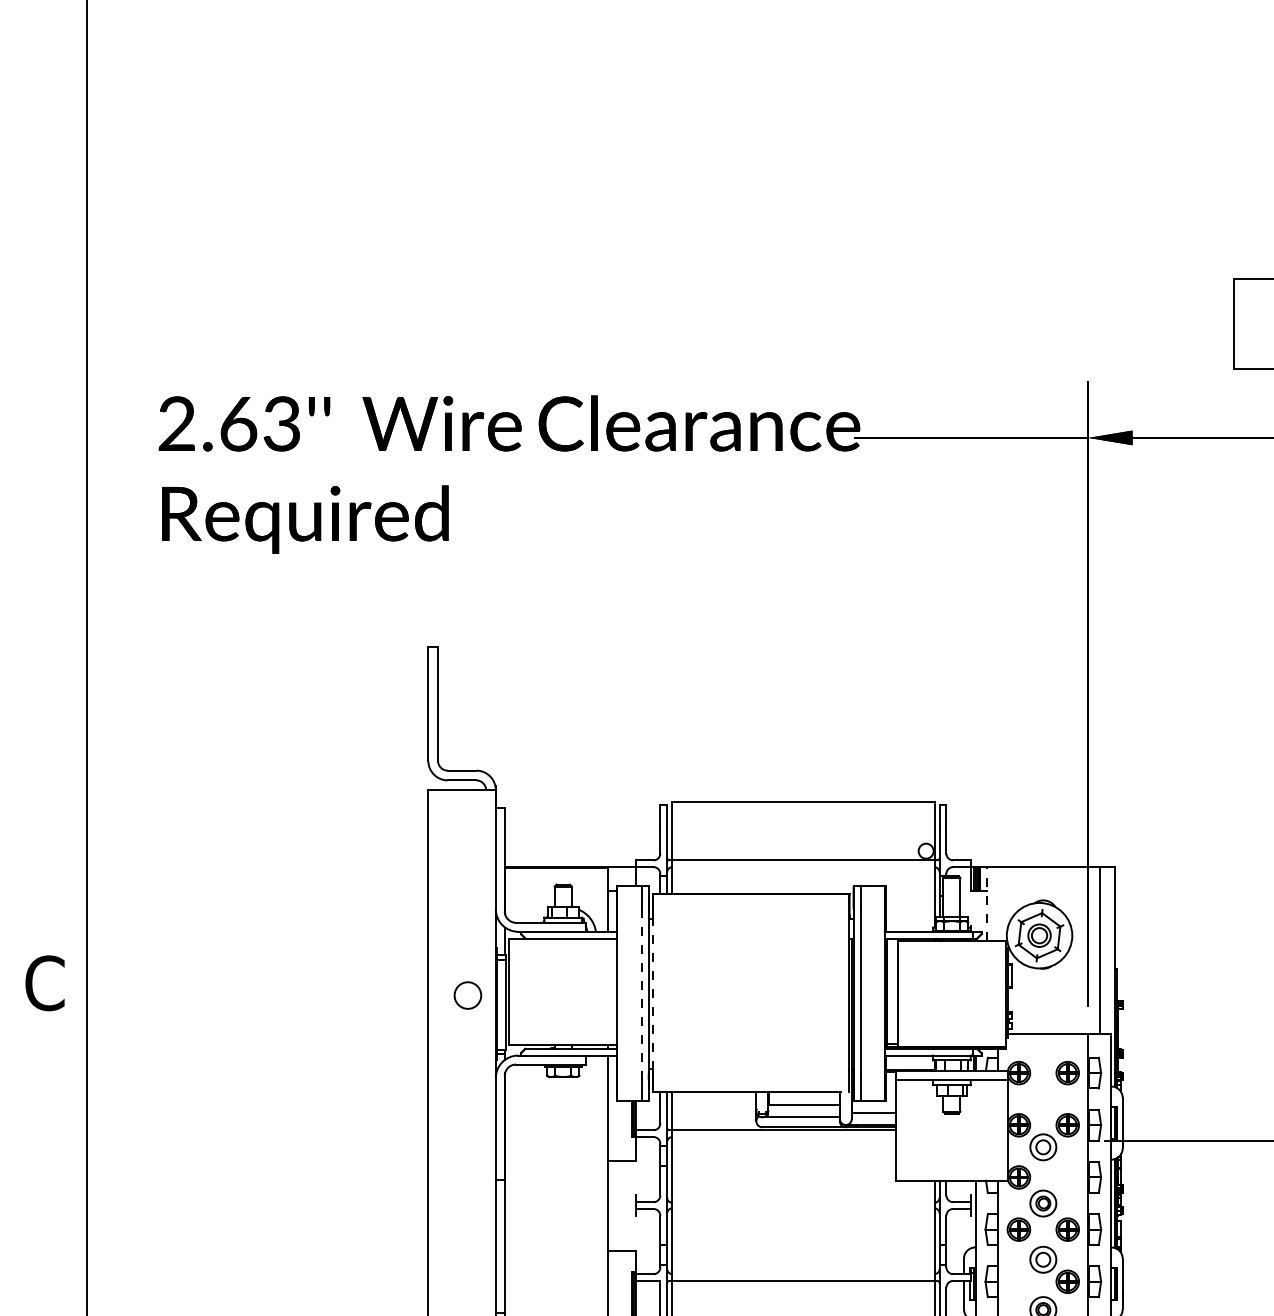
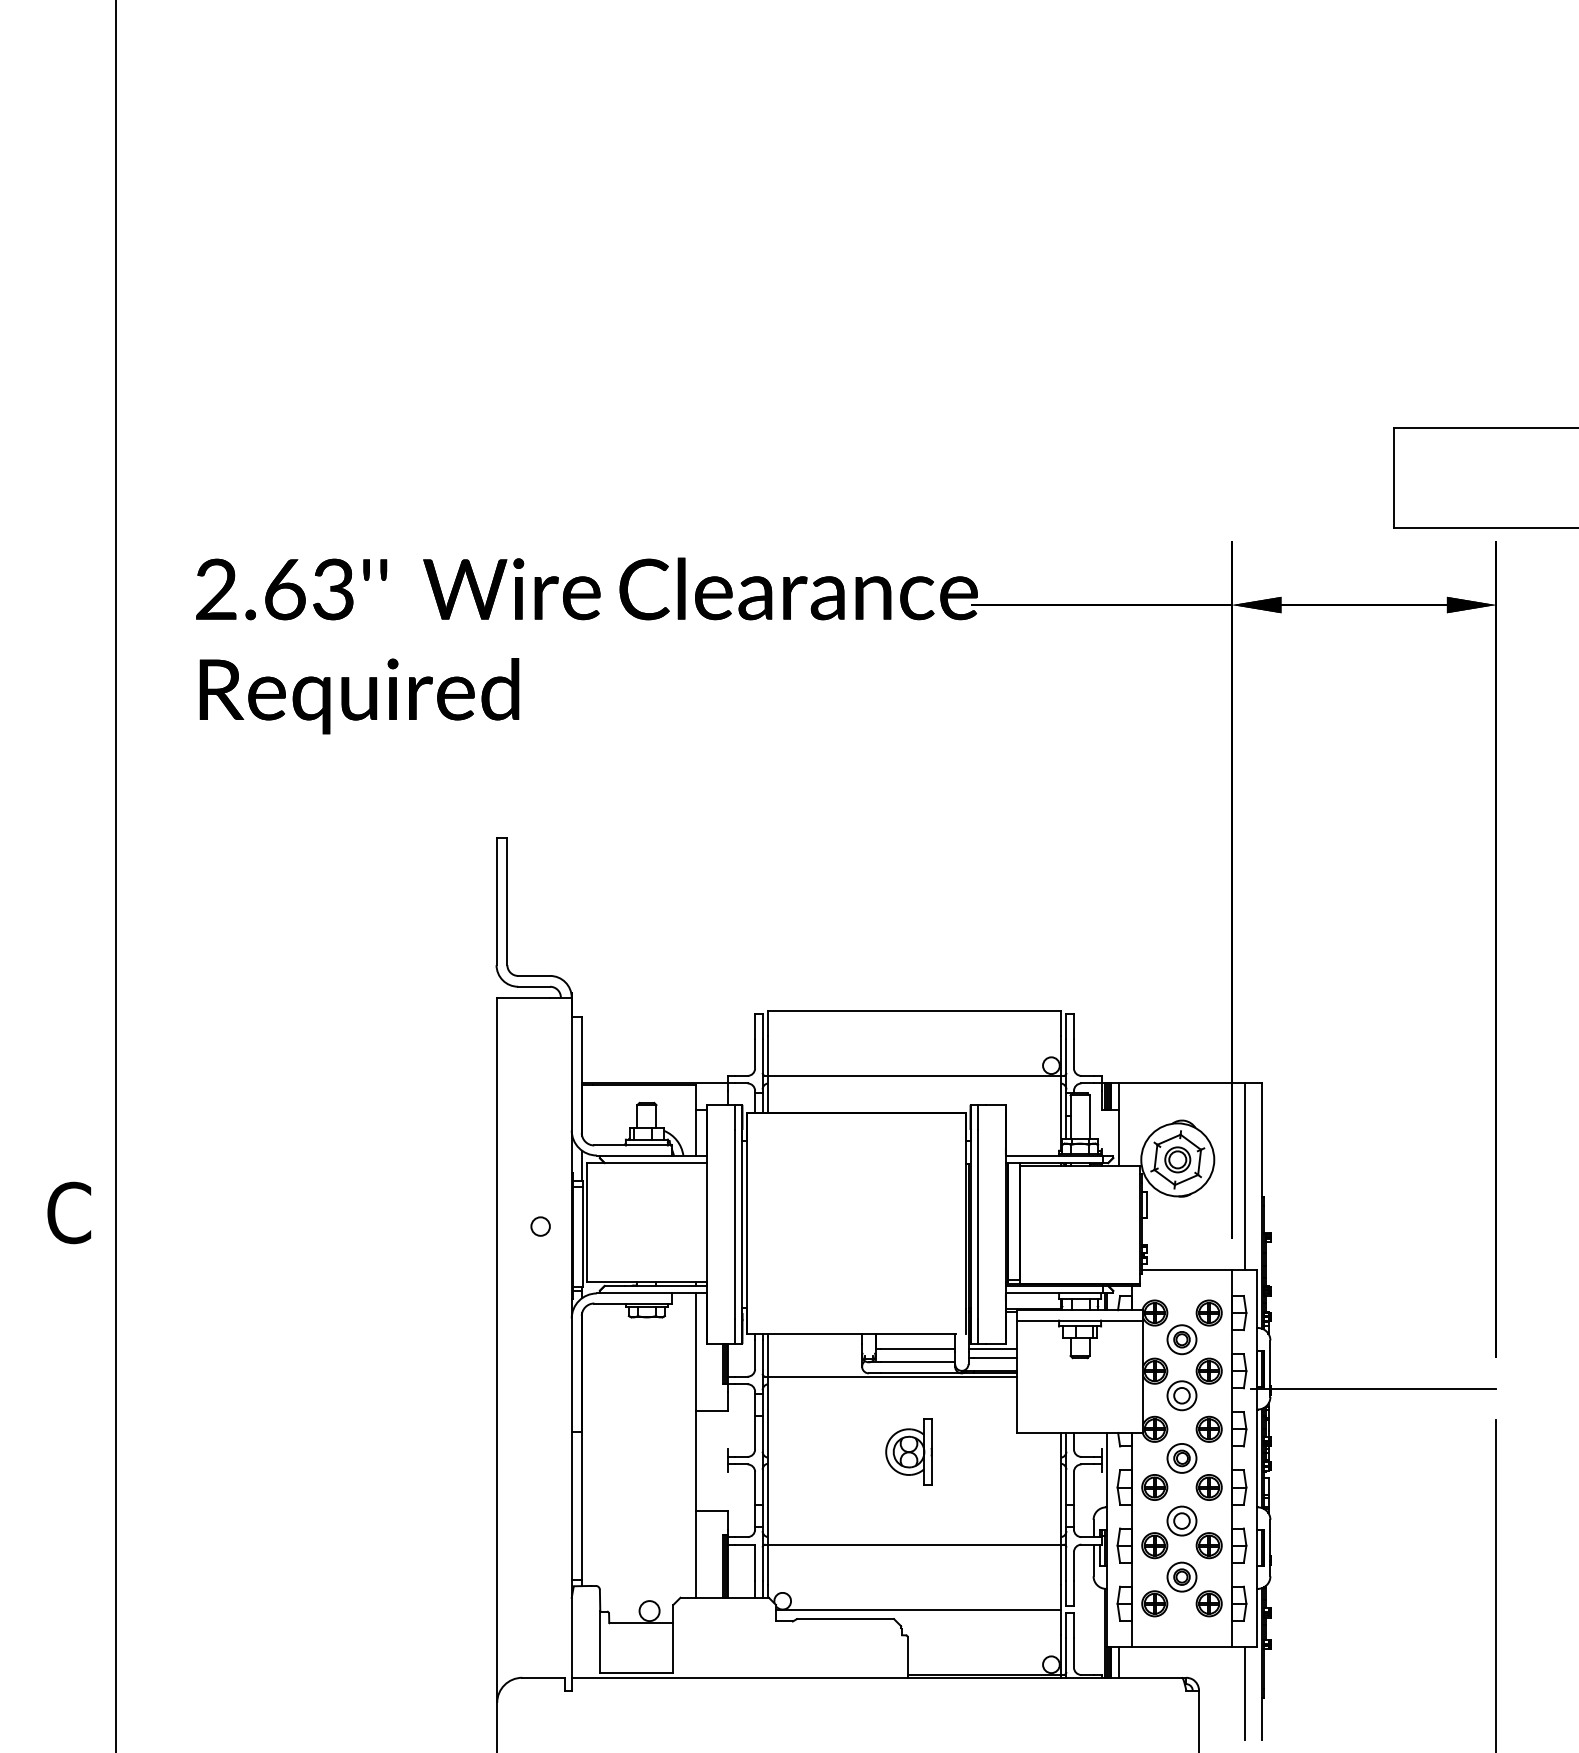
line: (987, 903) -> (1119, 1124), dashed -> solid
line: (653, 992) -> (747, 1223), dashed -> solid
line: (641, 993) -> (734, 1224), dashed -> solid
circle: (467, 995) -> (540, 1226), size x0.62
part: (1042, 1096) -> (1181, 1339), added
line: (873, 1105) -> (992, 1349), added
part: (1067, 1176) -> (1208, 1428), added
part: (797, 1197) -> (908, 1451), added
part: (1018, 1281) -> (1154, 1545), added

